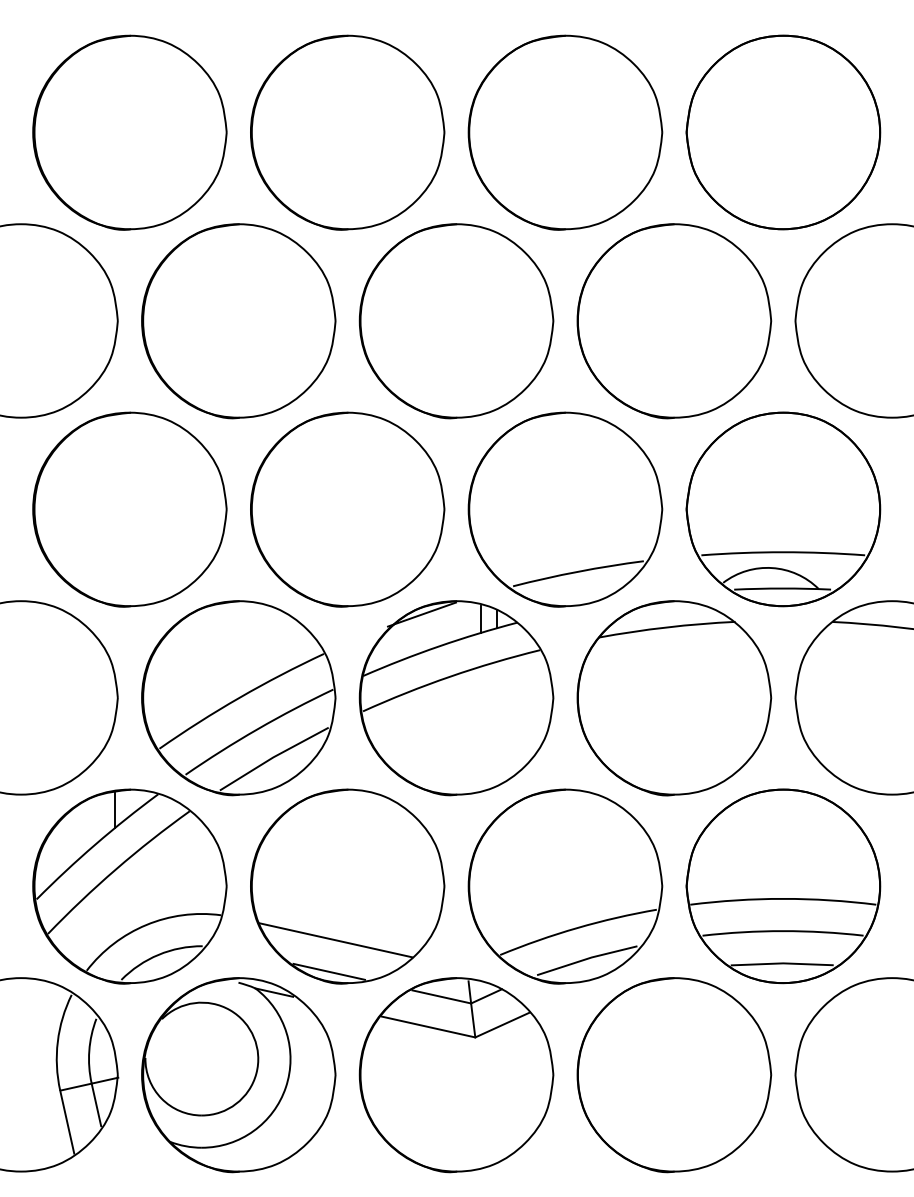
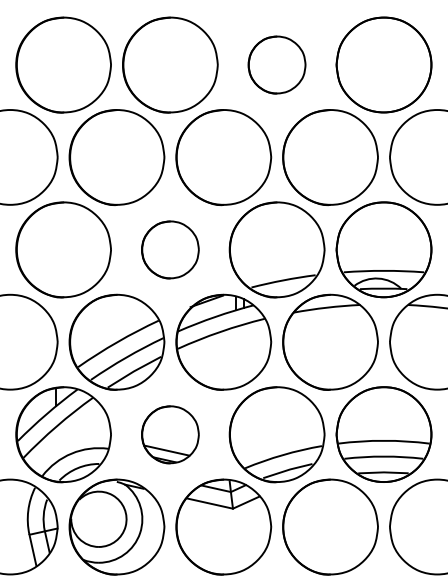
part: (564, 131) -> (276, 64), size x0.6
part: (347, 508) -> (170, 249), size x0.6
part: (347, 886) -> (170, 434), size x0.6

